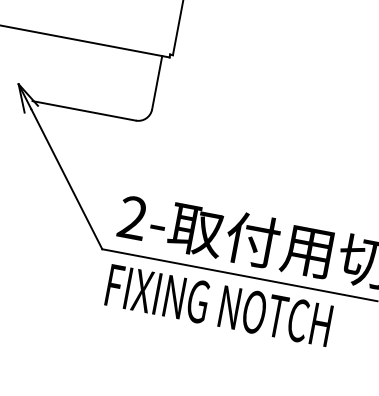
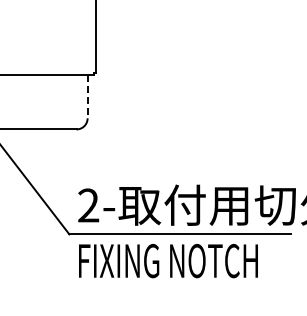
line: (157, 82) -> (87, 96), solid -> dashed

